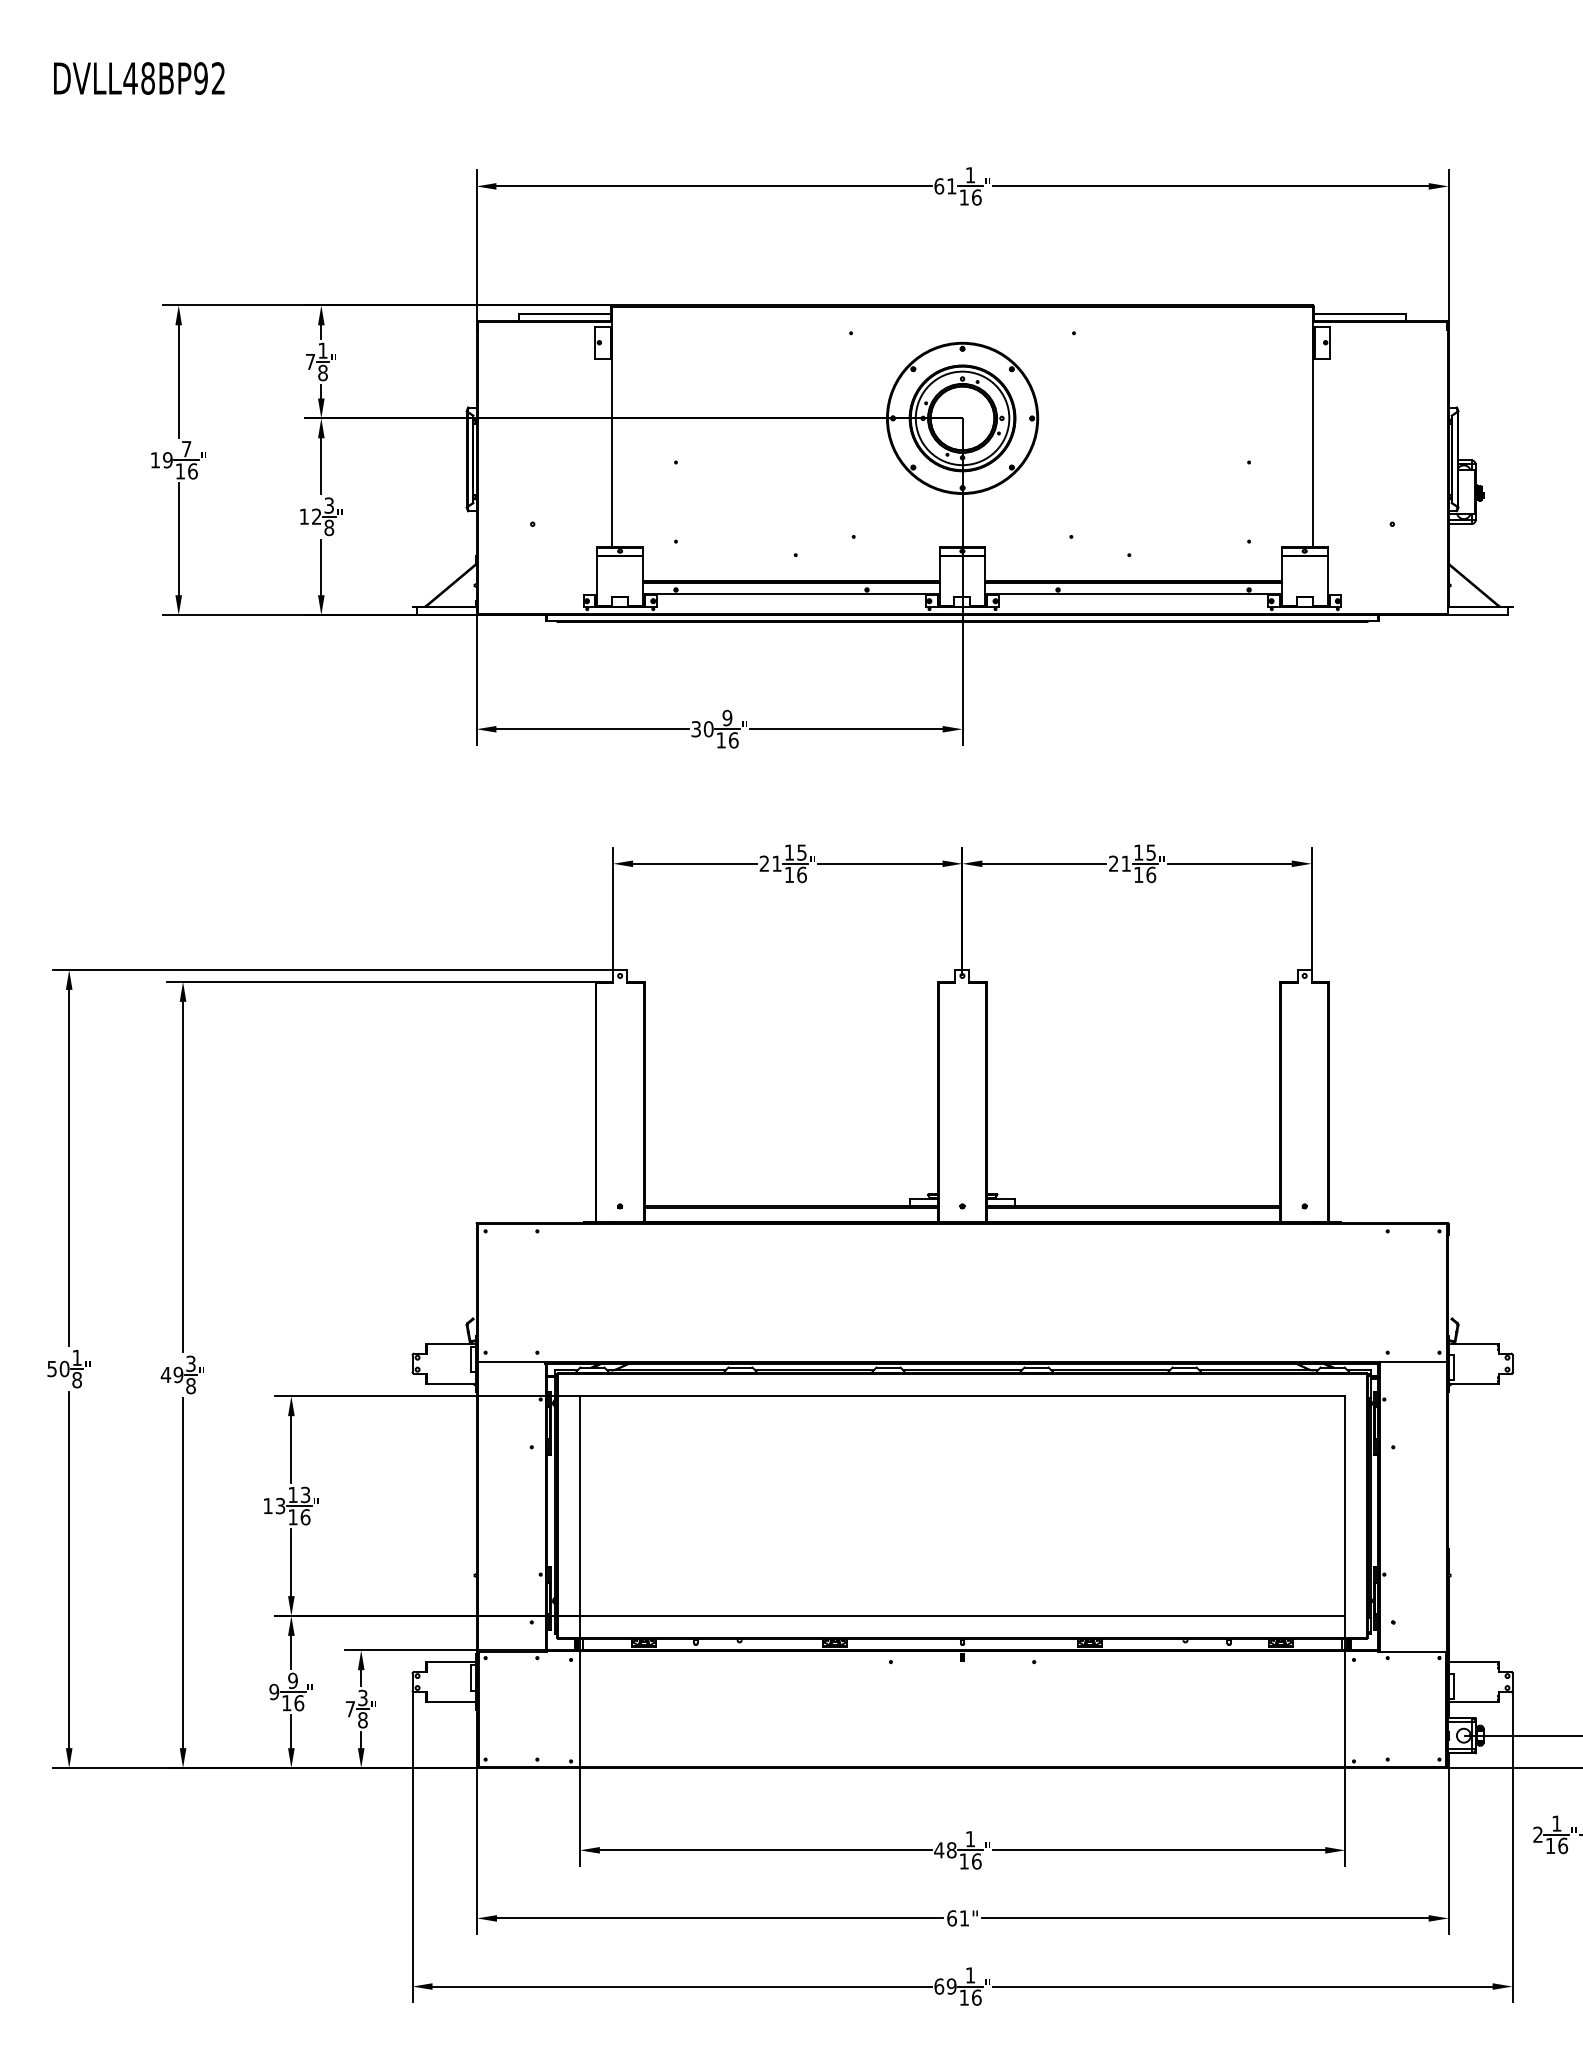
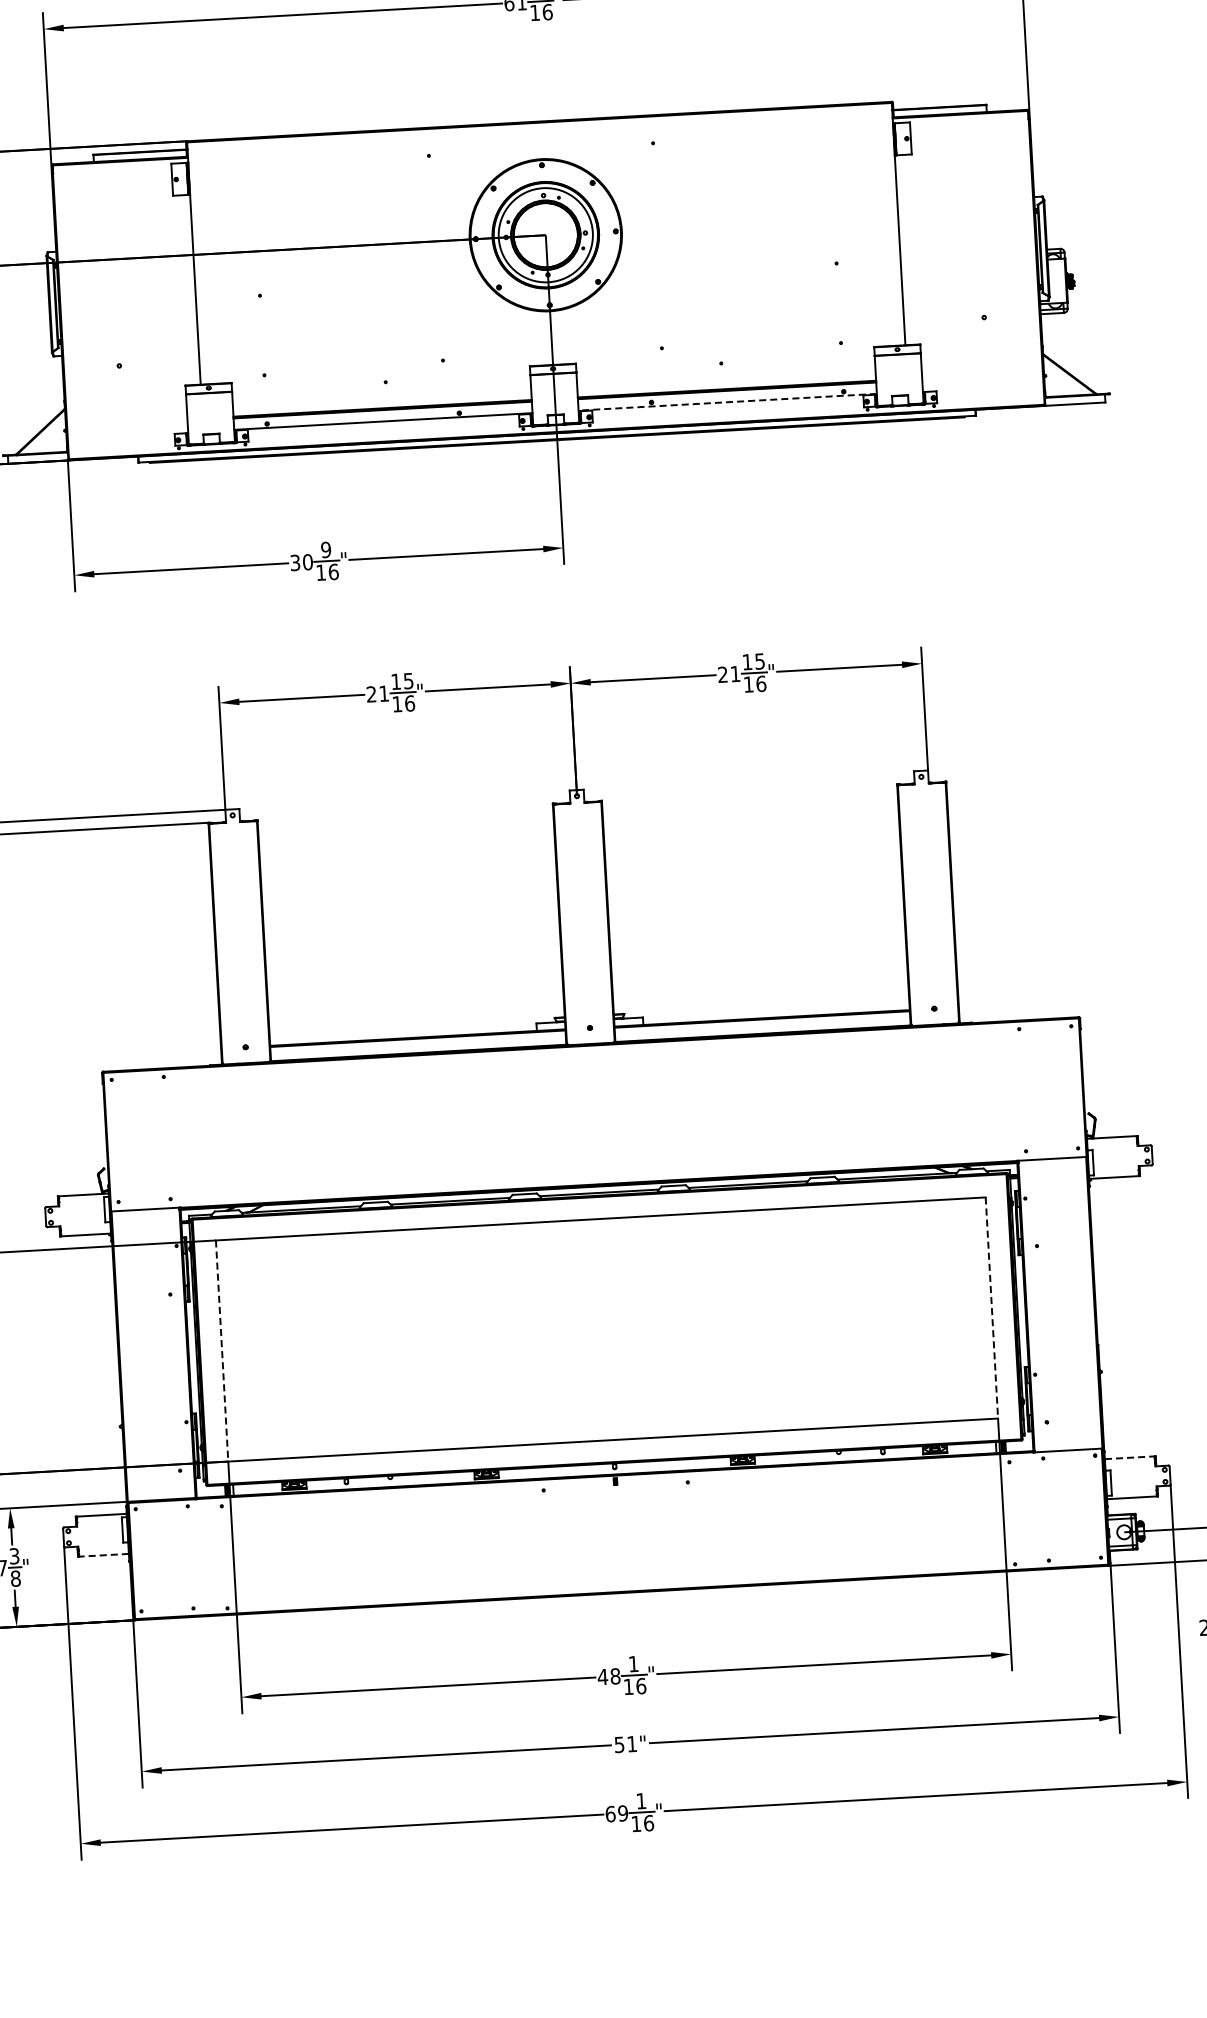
line: (1133, 593) -> (727, 401), solid -> dashed
line: (579, 1506) -> (221, 1351), solid -> dashed
line: (1345, 1506) -> (992, 1308), solid -> dashed
line: (1473, 1662) -> (1129, 1458), solid -> dashed
line: (451, 1701) -> (103, 1554), solid -> dashed
text: (951, 1918) -> (619, 1744), 61" -> 51"

